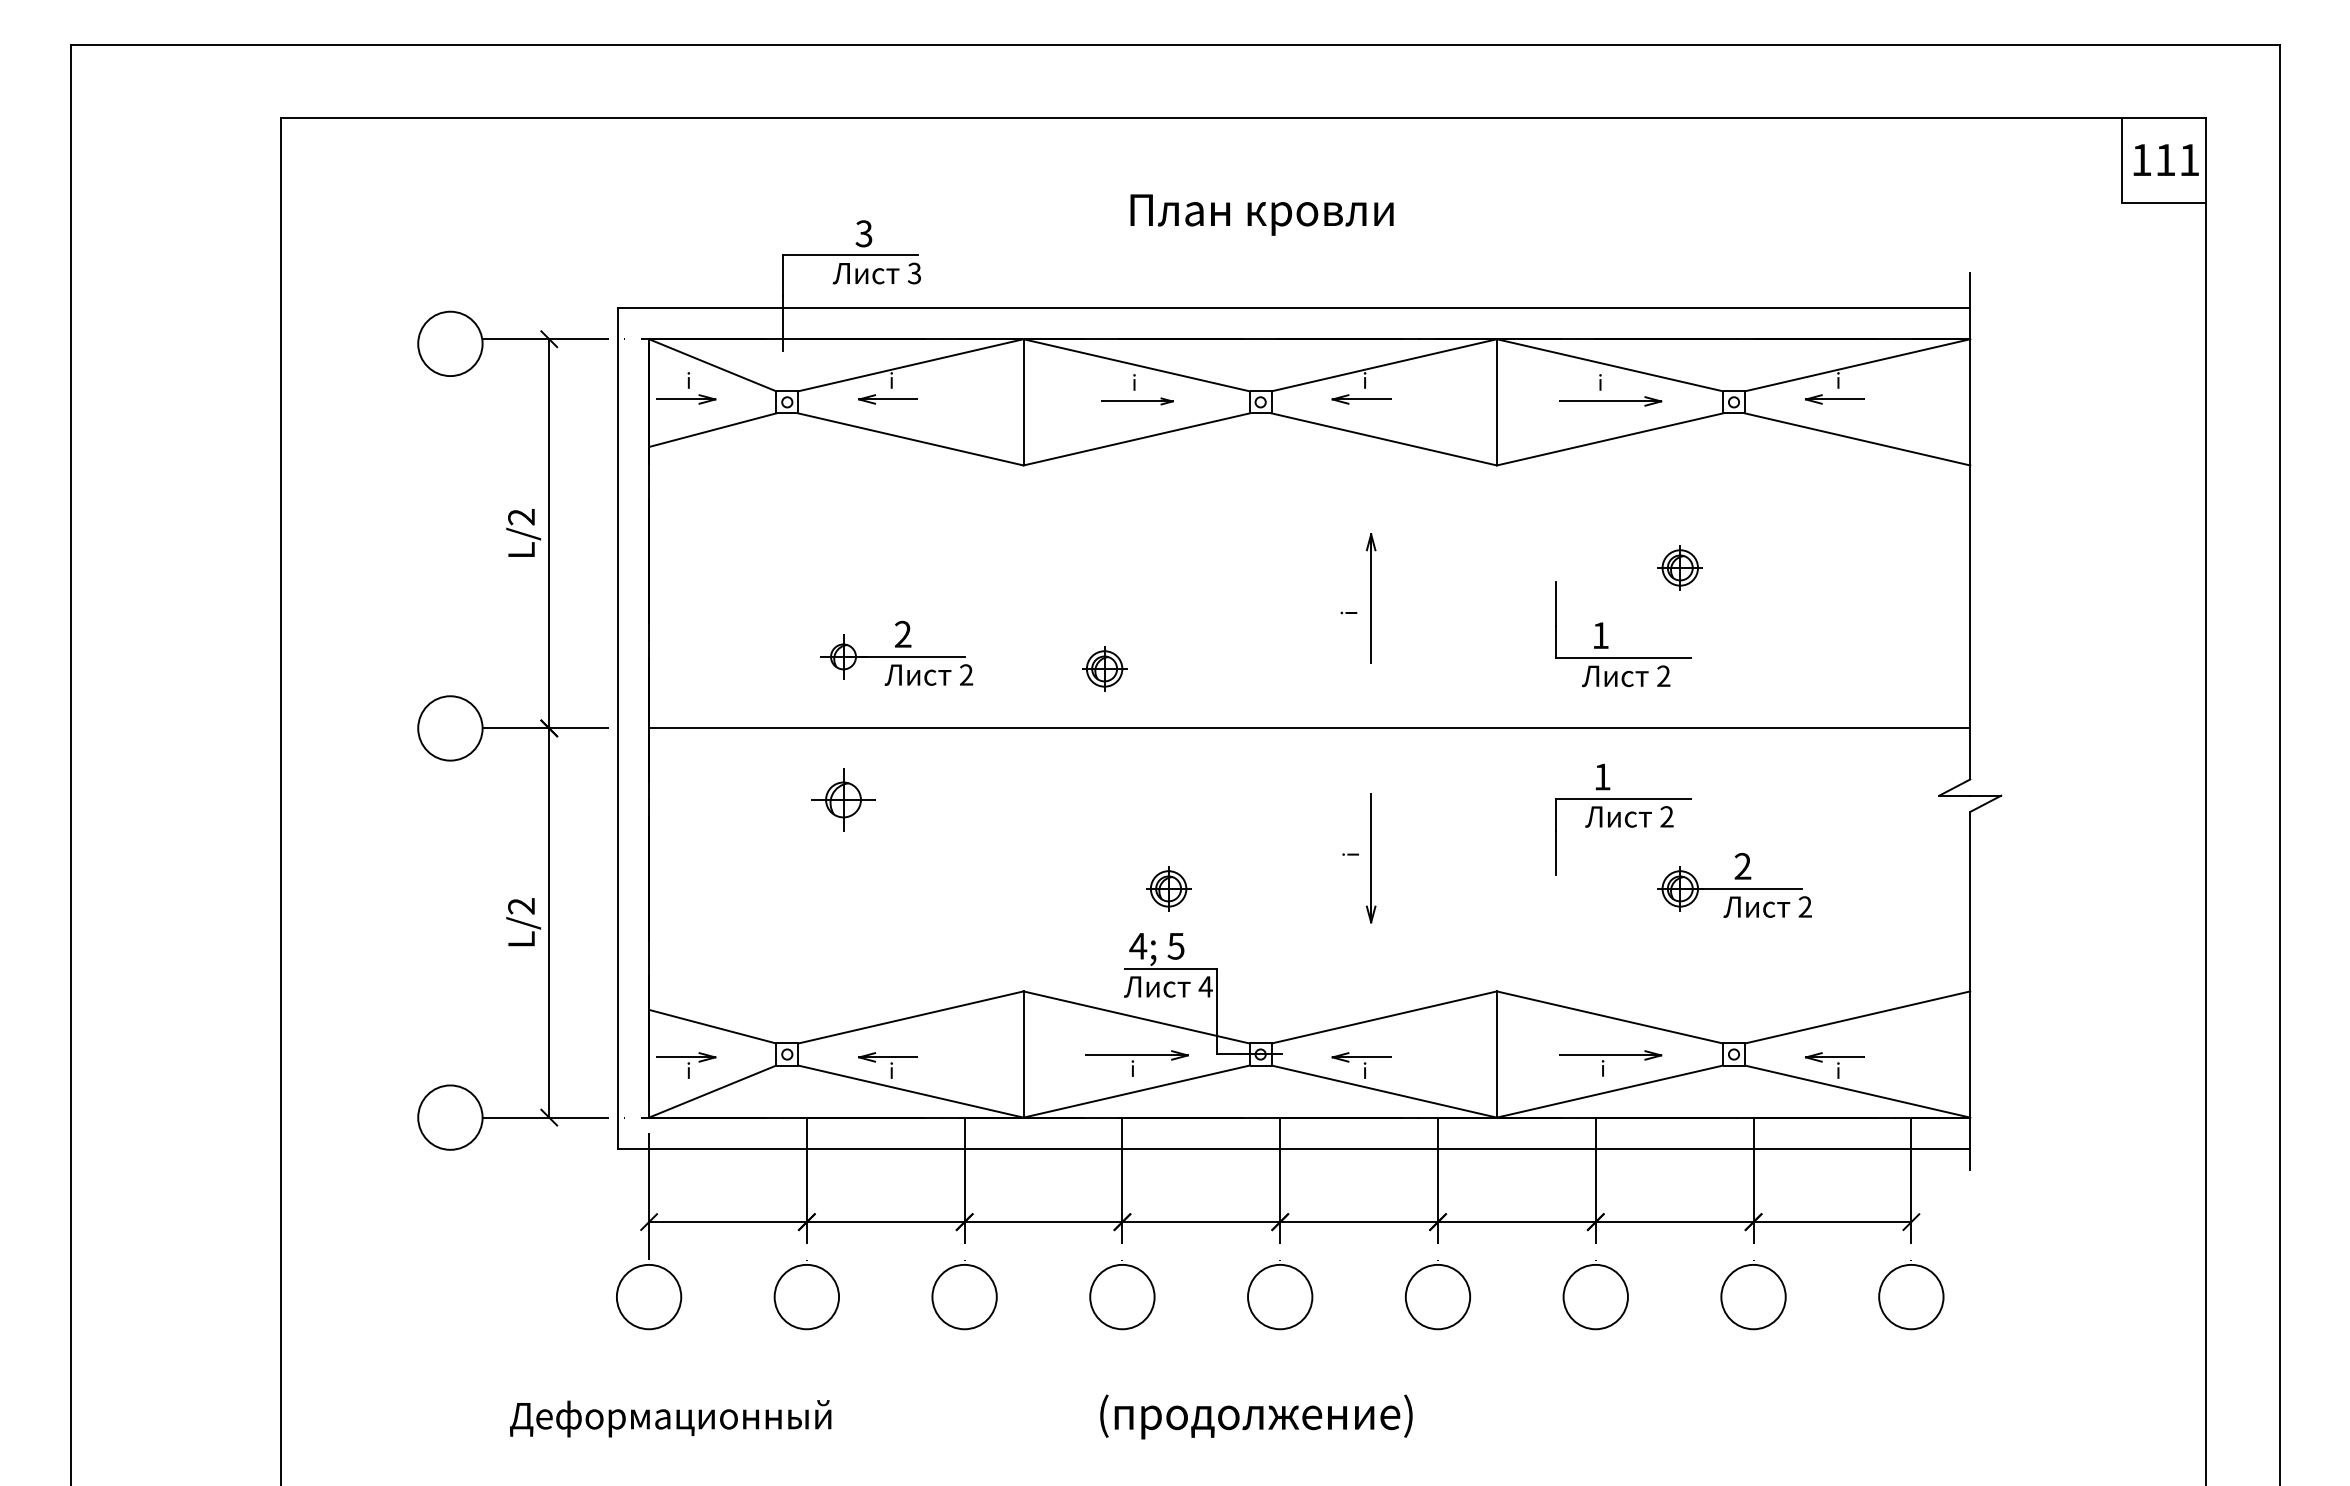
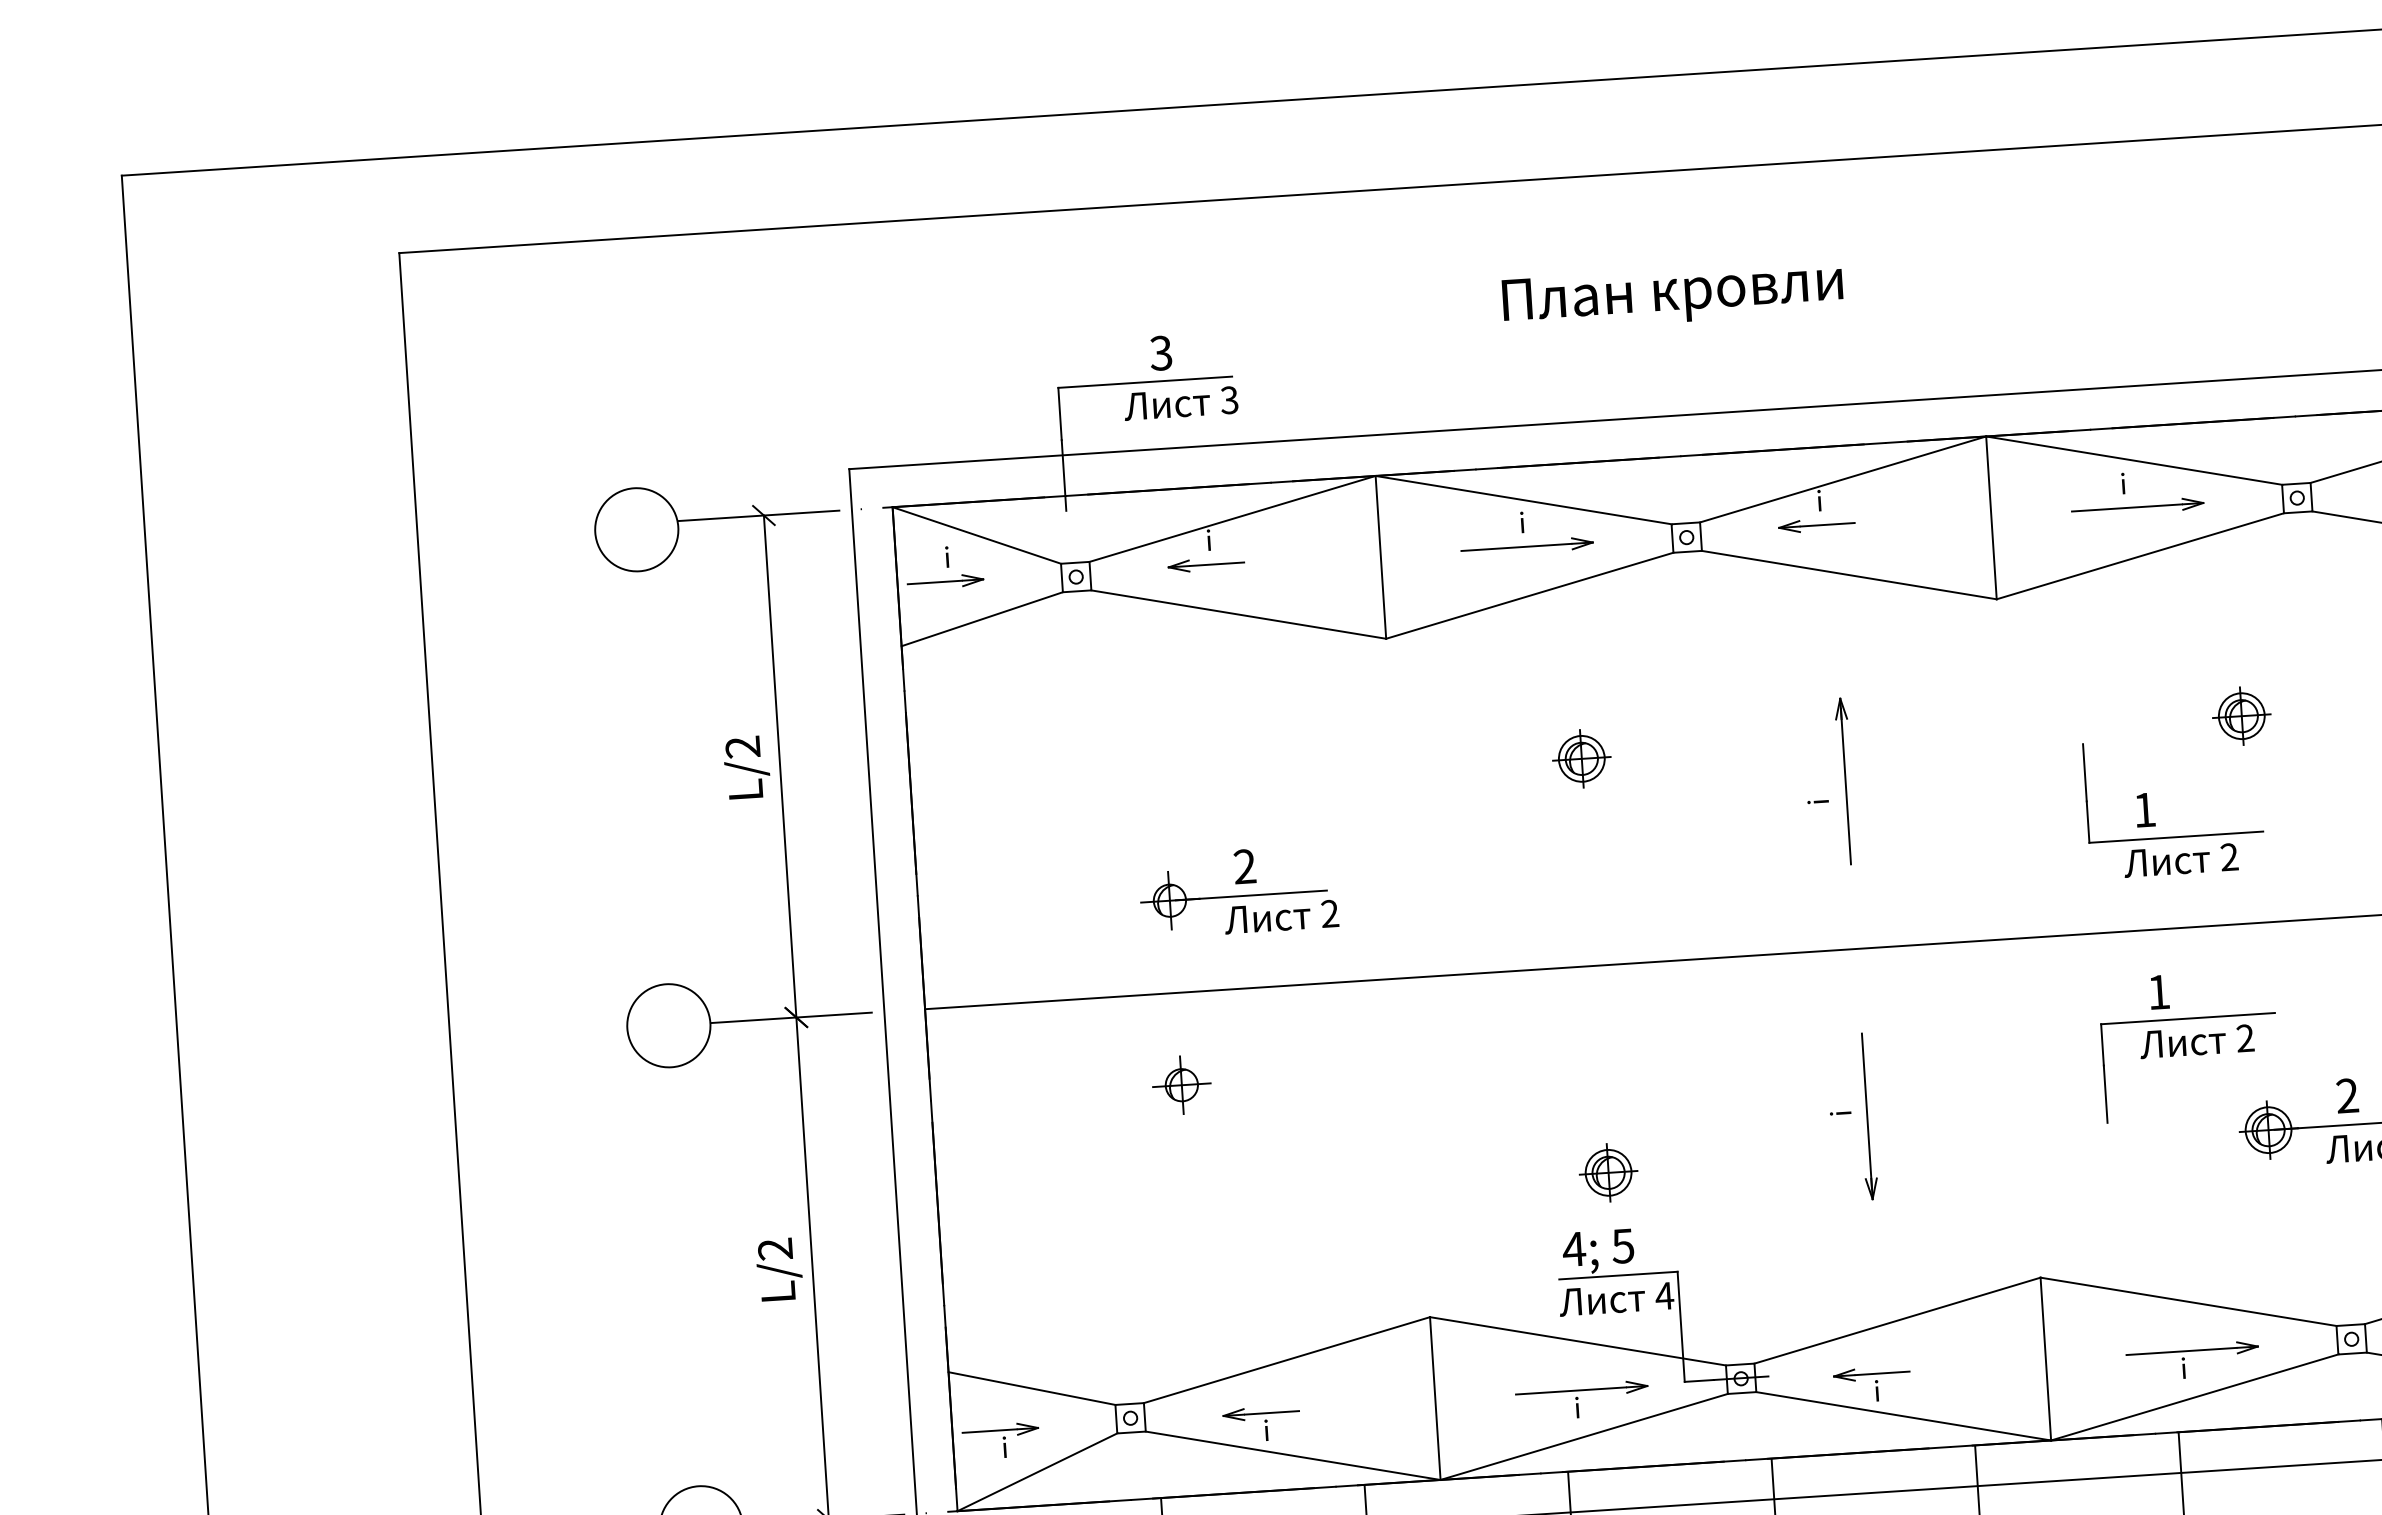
part: (1136, 401) -> (1526, 546), size x1.43
part: (1104, 668) -> (1581, 758), moved
part: (843, 799) -> (1181, 1084), size x0.71

